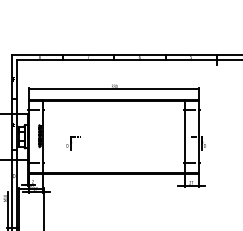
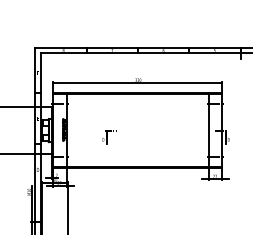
part: (73, 143) -> (109, 137), moved

